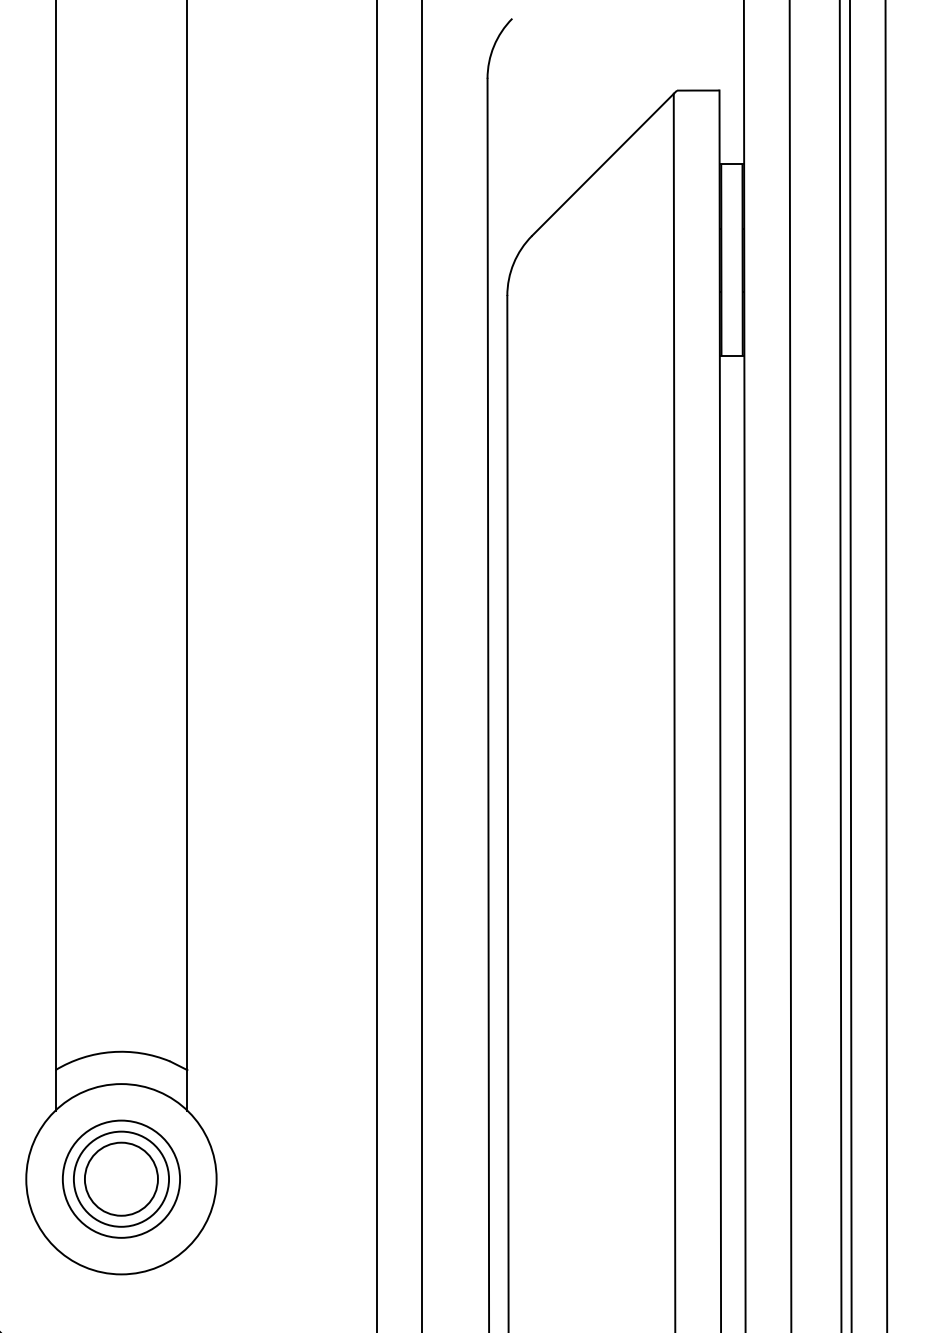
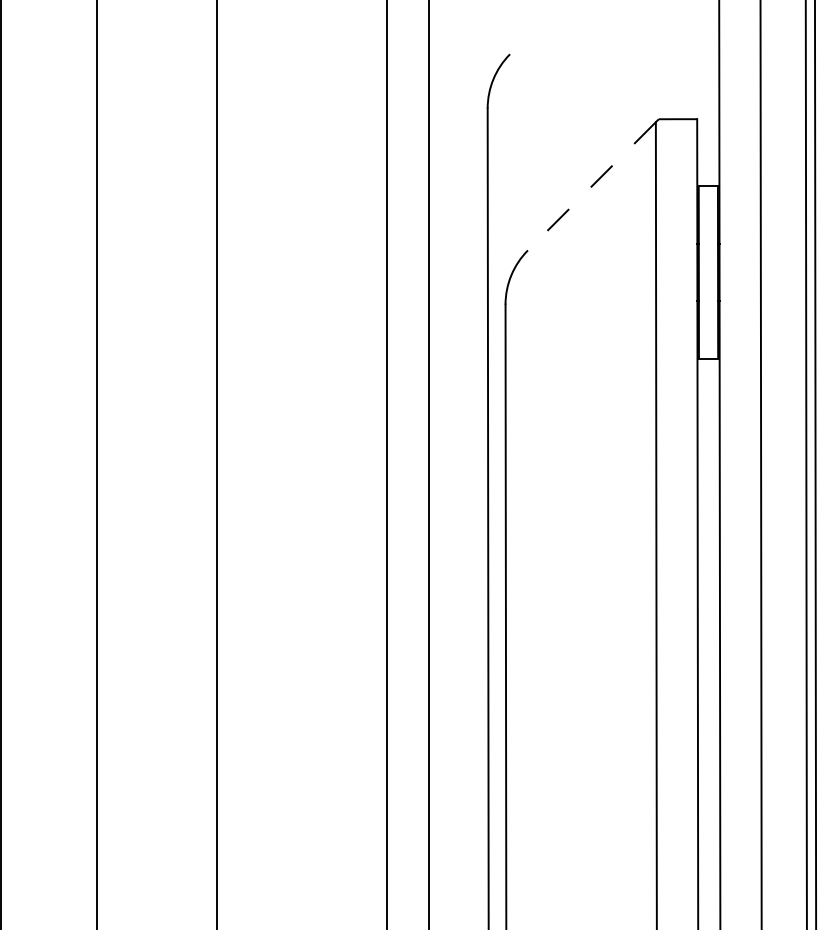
line: (602, 165) -> (591, 186), solid -> dashed

